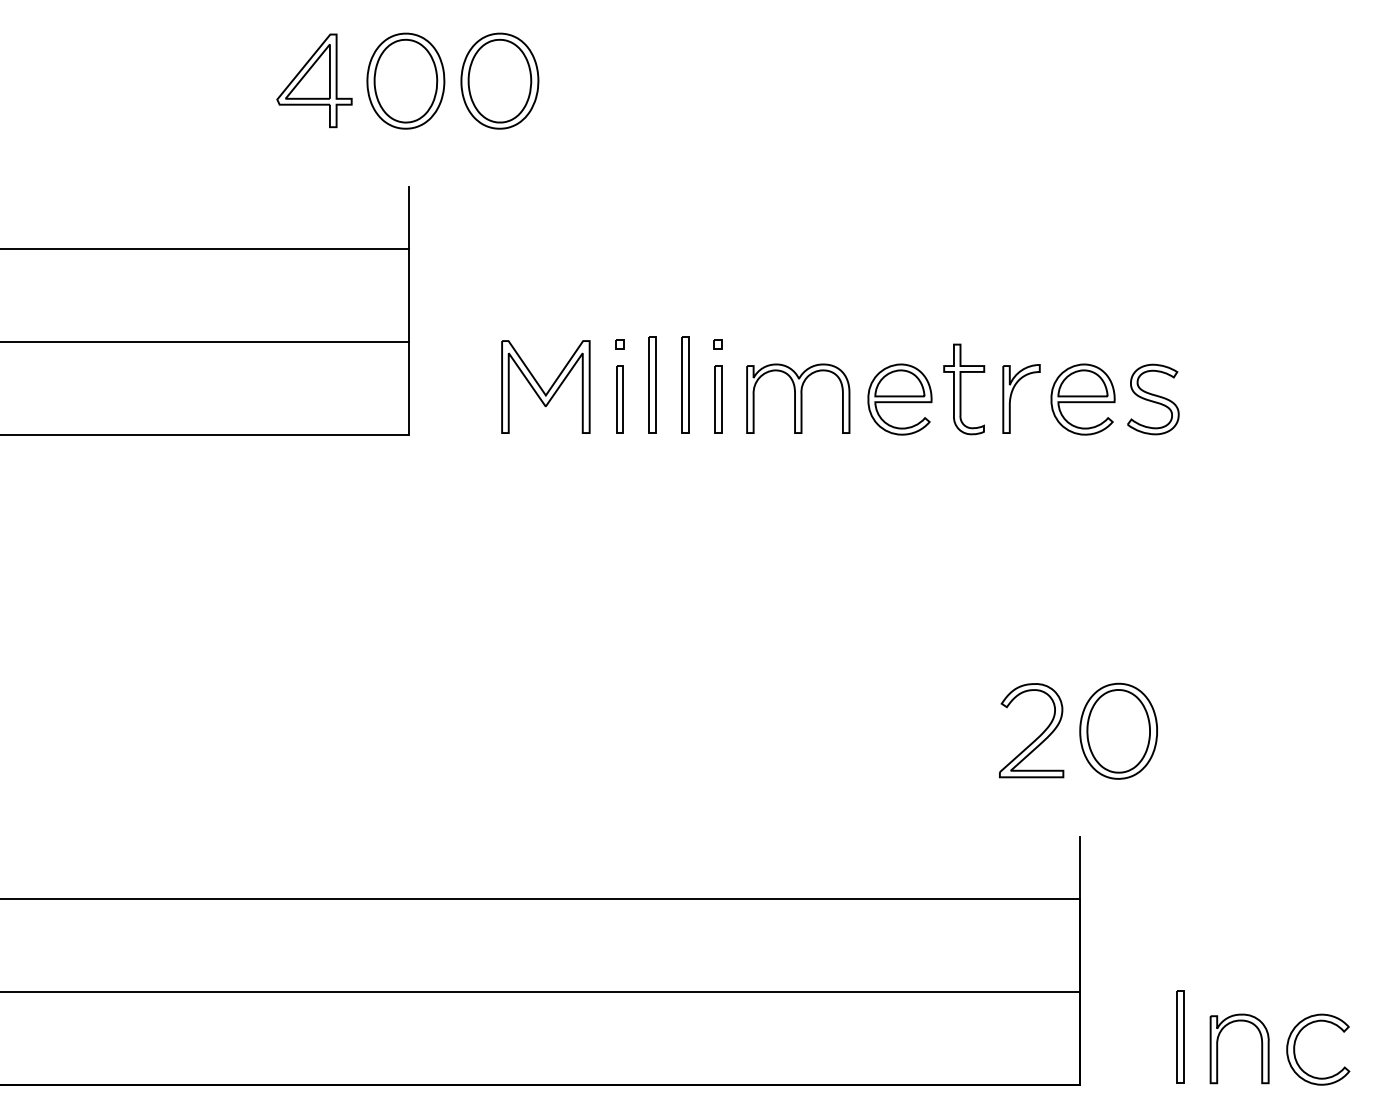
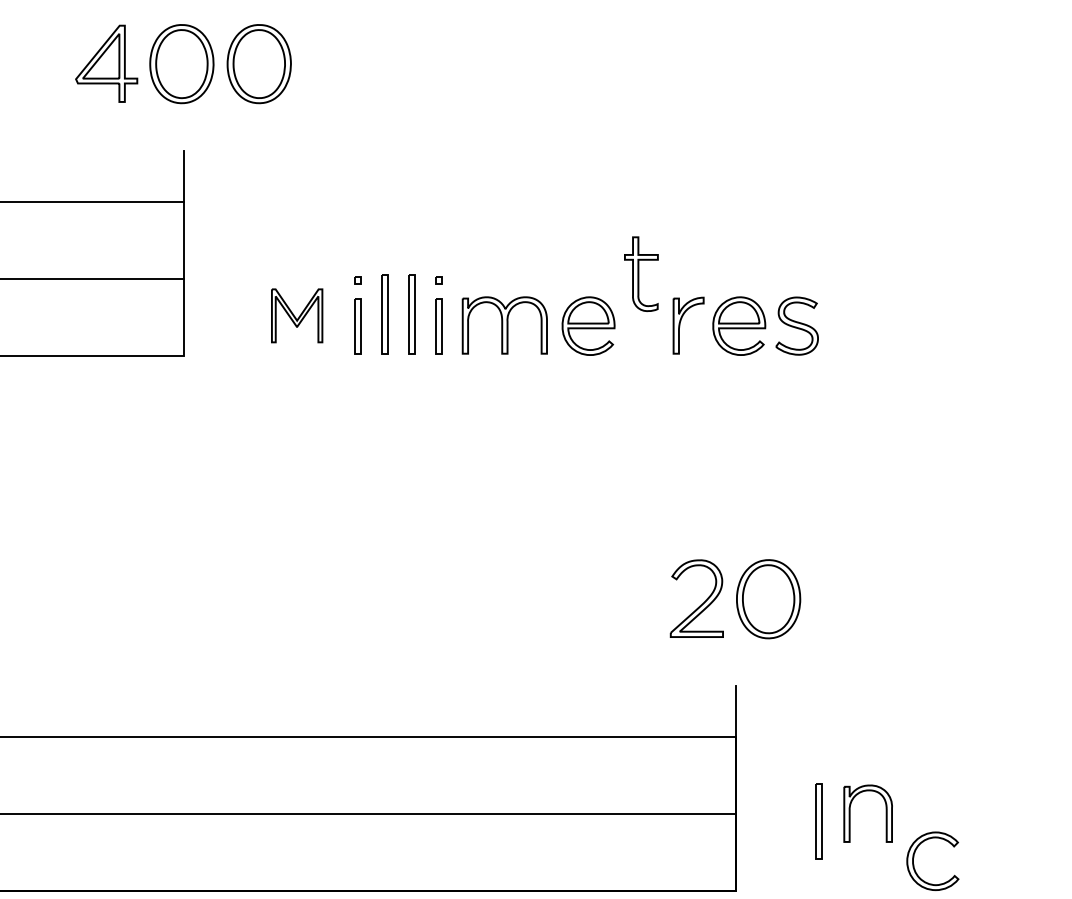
part: (545, 386) -> (296, 315), size x0.7
part: (964, 389) -> (641, 274), moved
part: (1180, 1036) -> (819, 820), moved
part: (1218, 1048) -> (850, 813), moved

